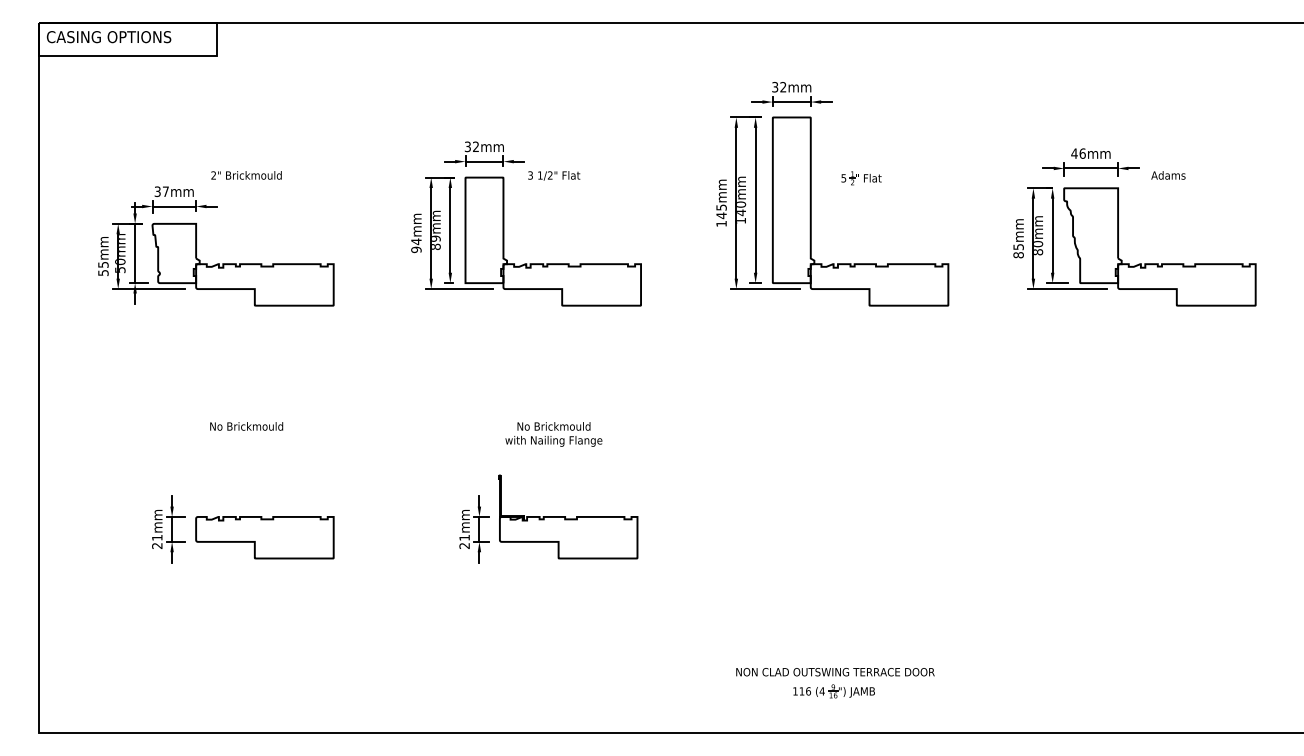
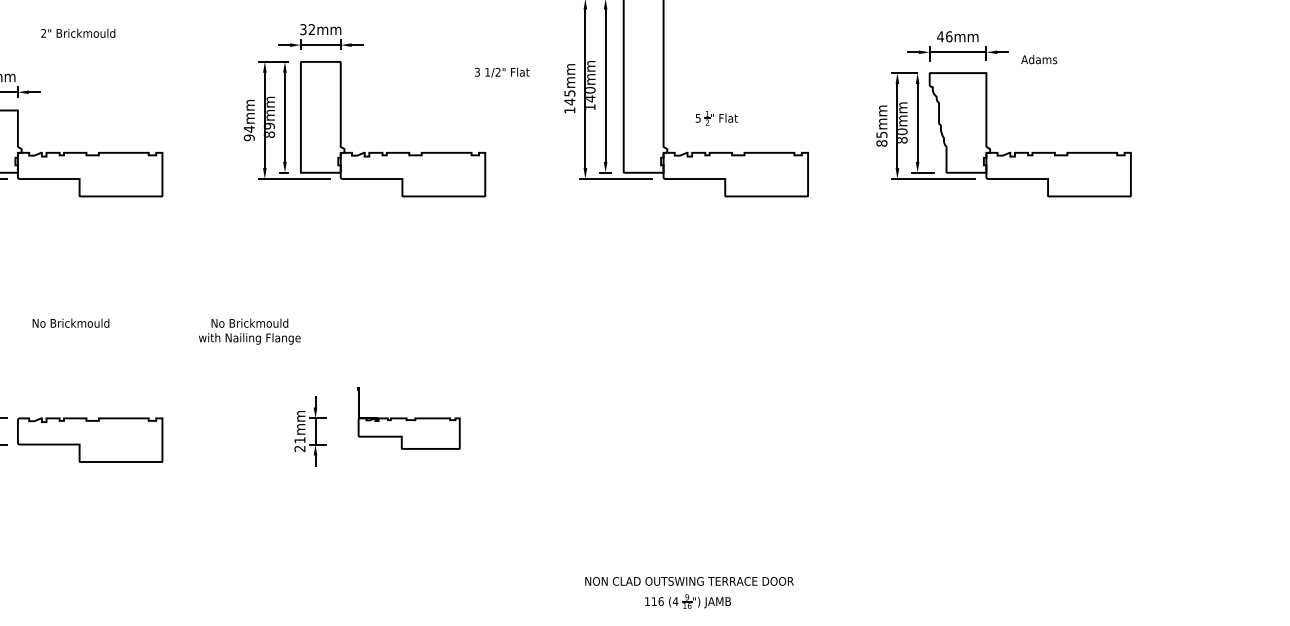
text: (246, 175) -> (78, 33), moved
text: (554, 175) -> (502, 72), moved
part: (861, 178) -> (716, 118), moved
text: (553, 434) -> (249, 331), moved
part: (568, 516) -> (409, 417), size x0.7

